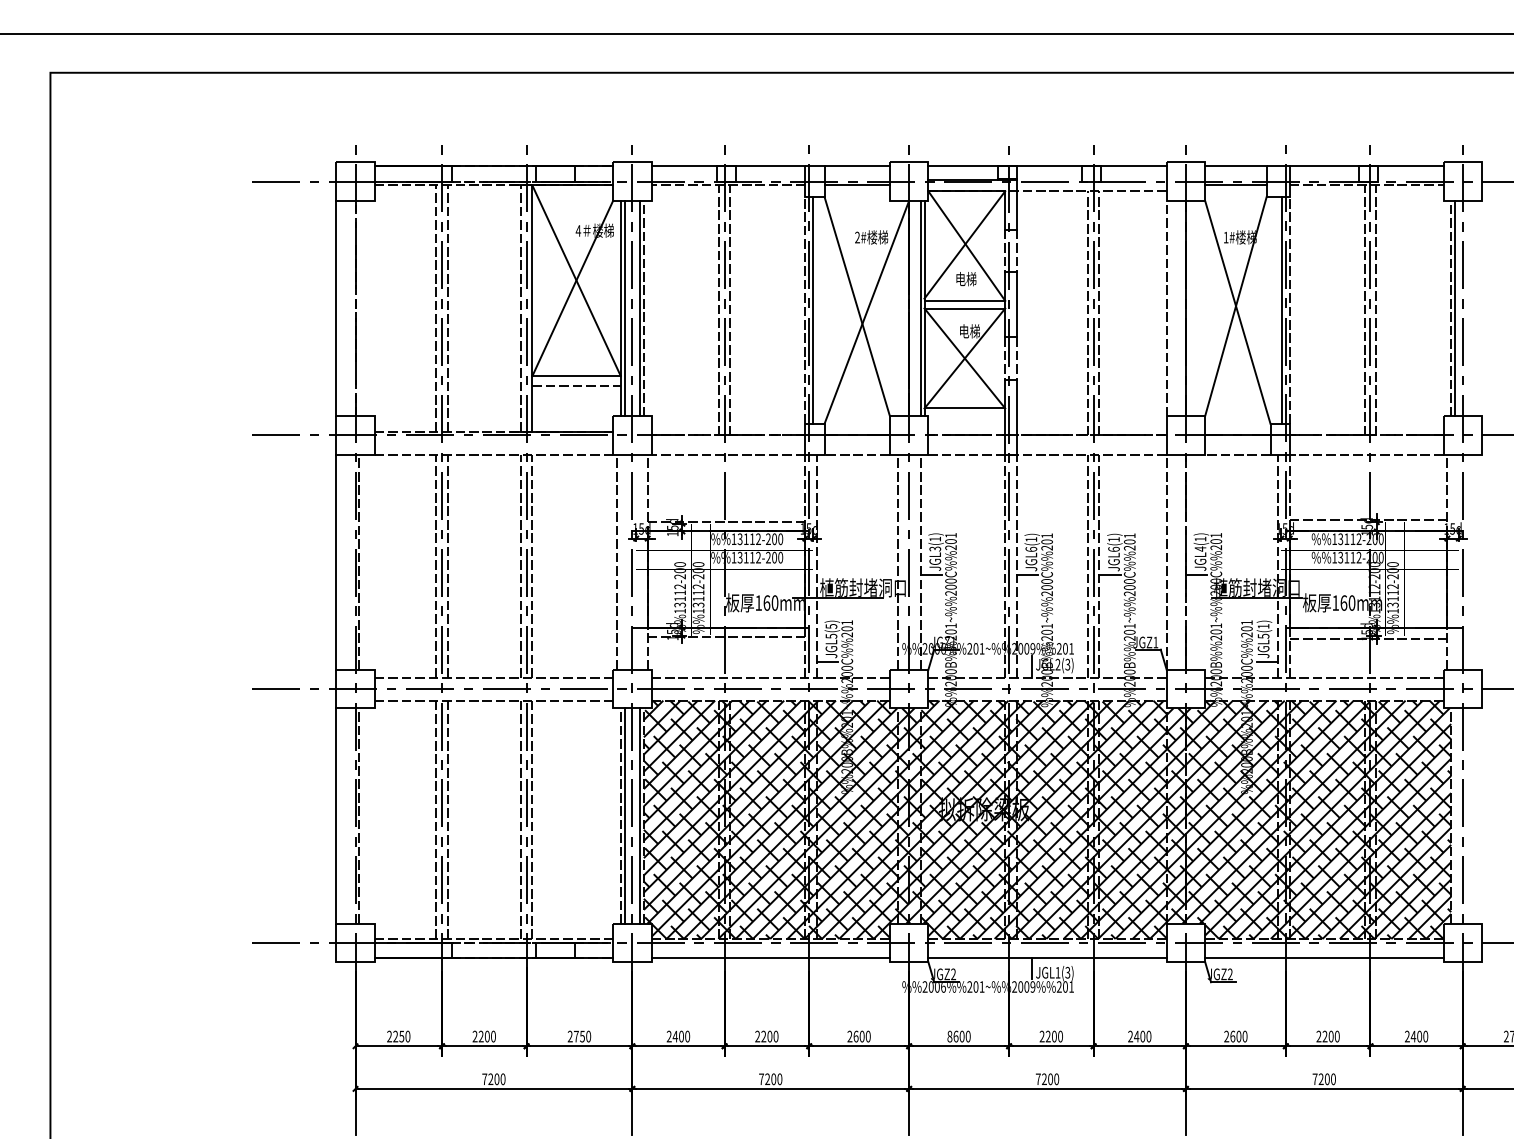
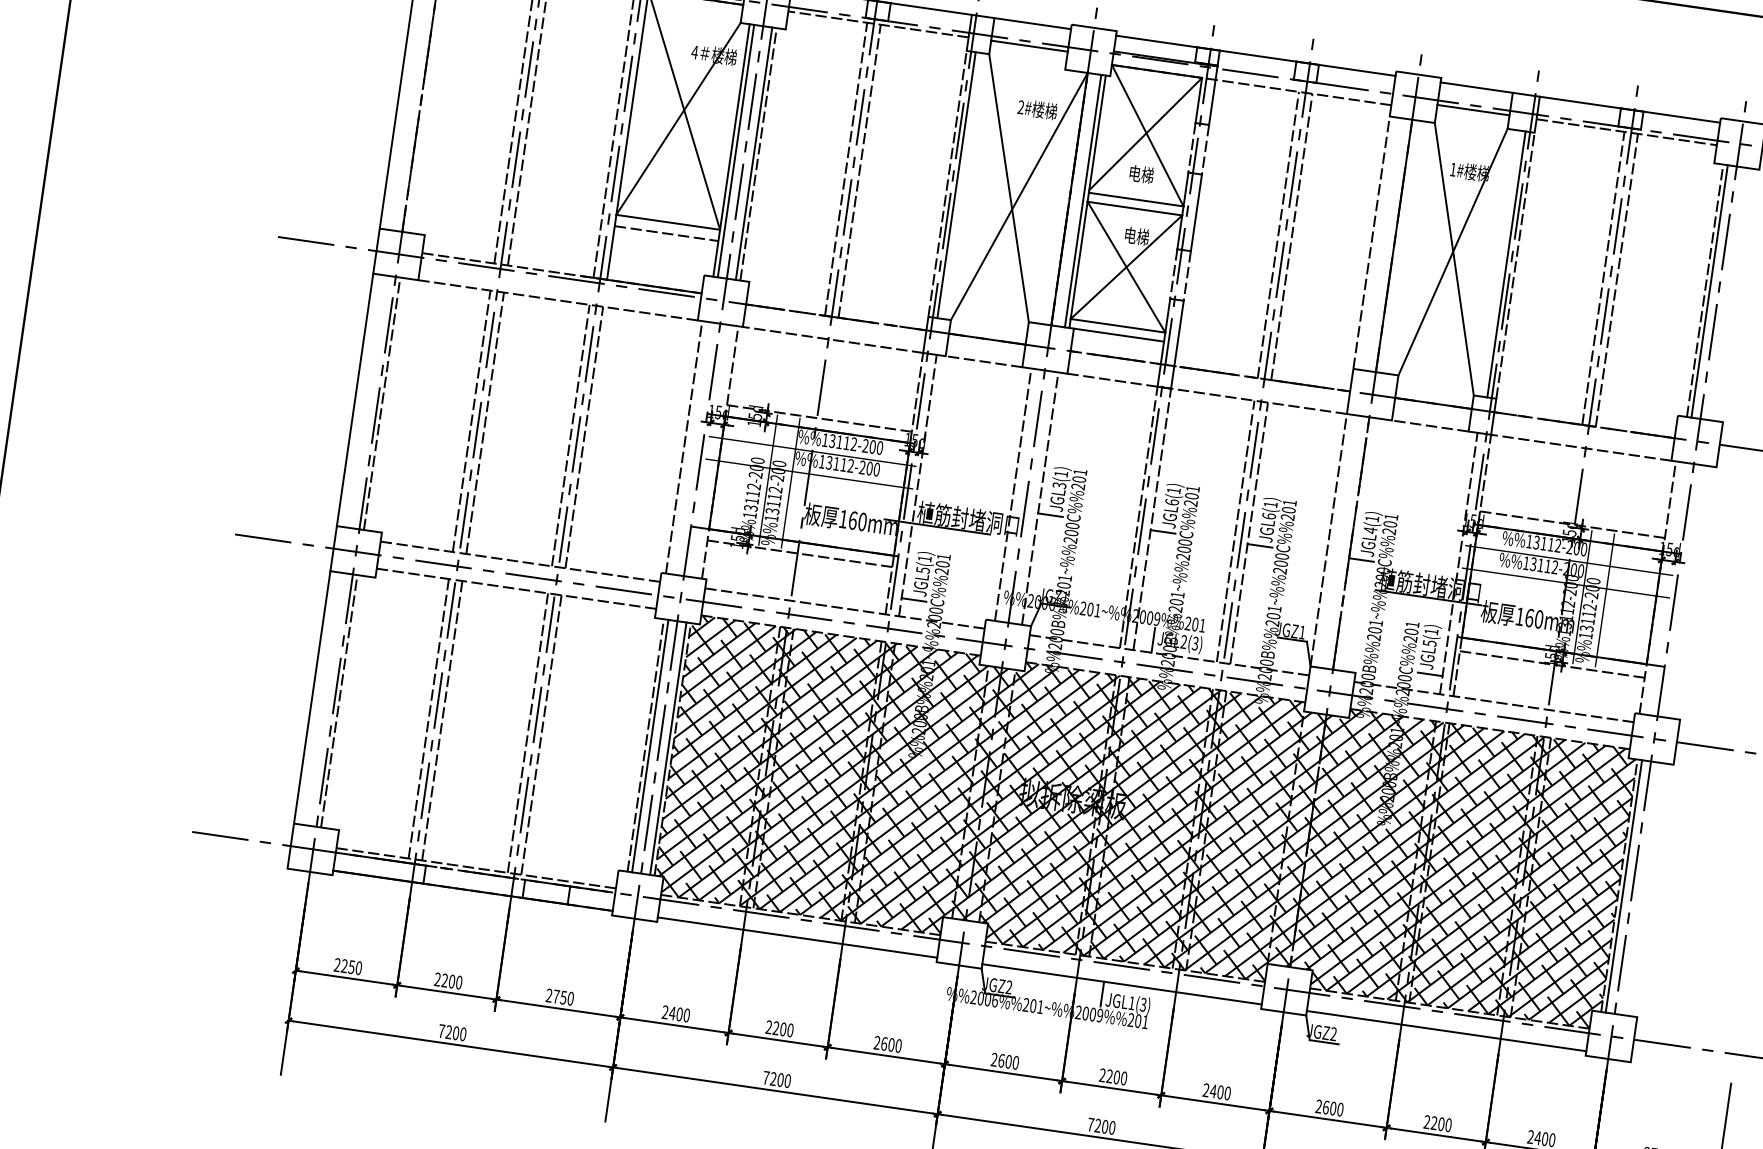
line: (966, 416) -> (1118, 335), added
text: (831, 626) -> (924, 558), JGL5(5) -> JGL5(1)
line: (1455, 815) -> (1624, 885), added
text: (949, 1036) -> (993, 1059), 8600 -> 2600

